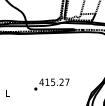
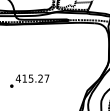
text: (51, 84) -> (29, 81), moved

